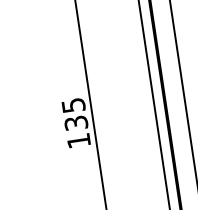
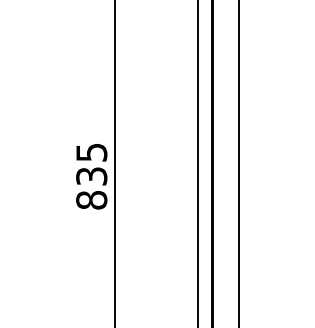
text: (78, 141) -> (91, 200), 135 -> 835

